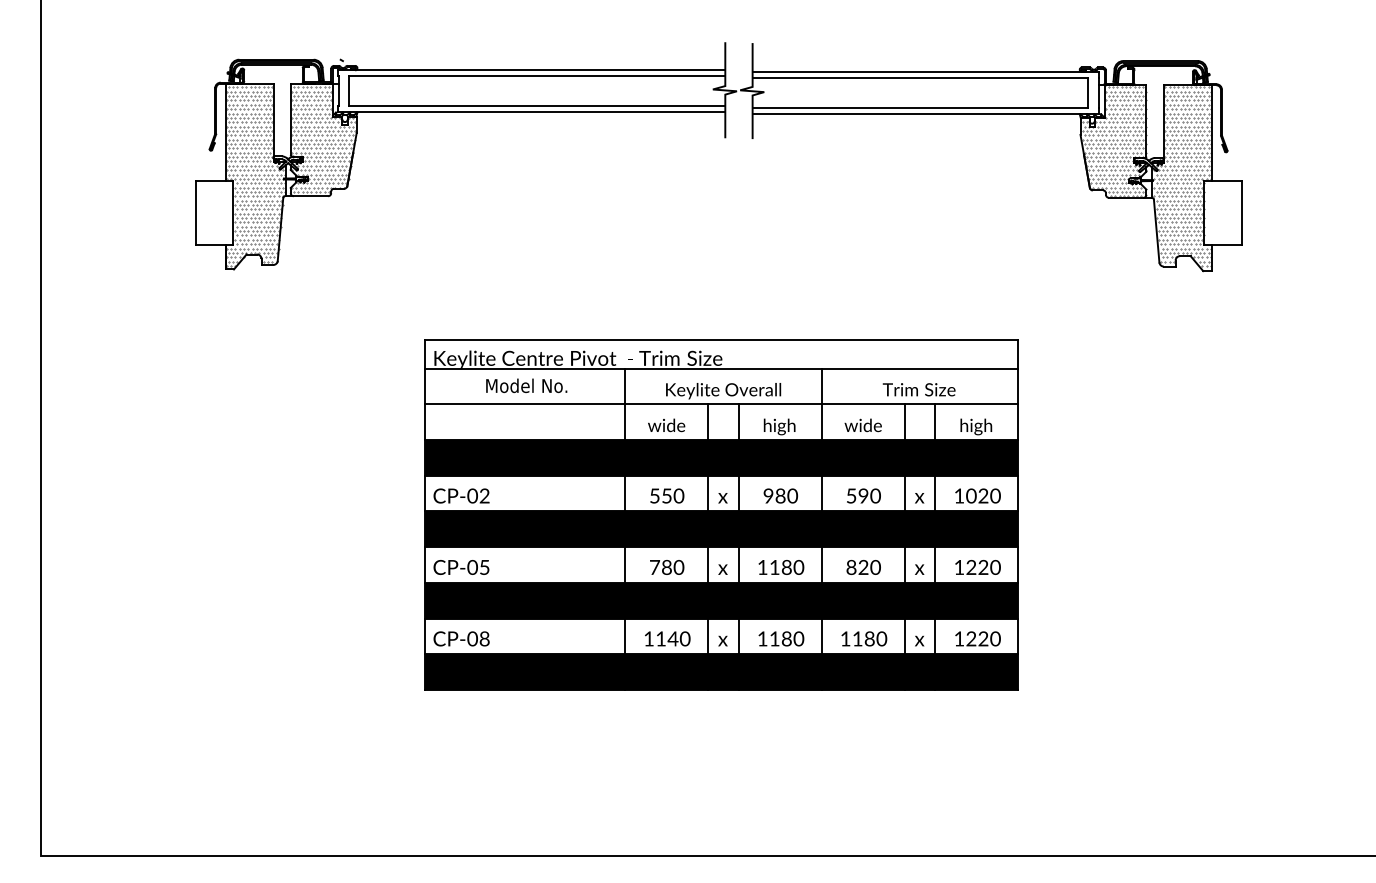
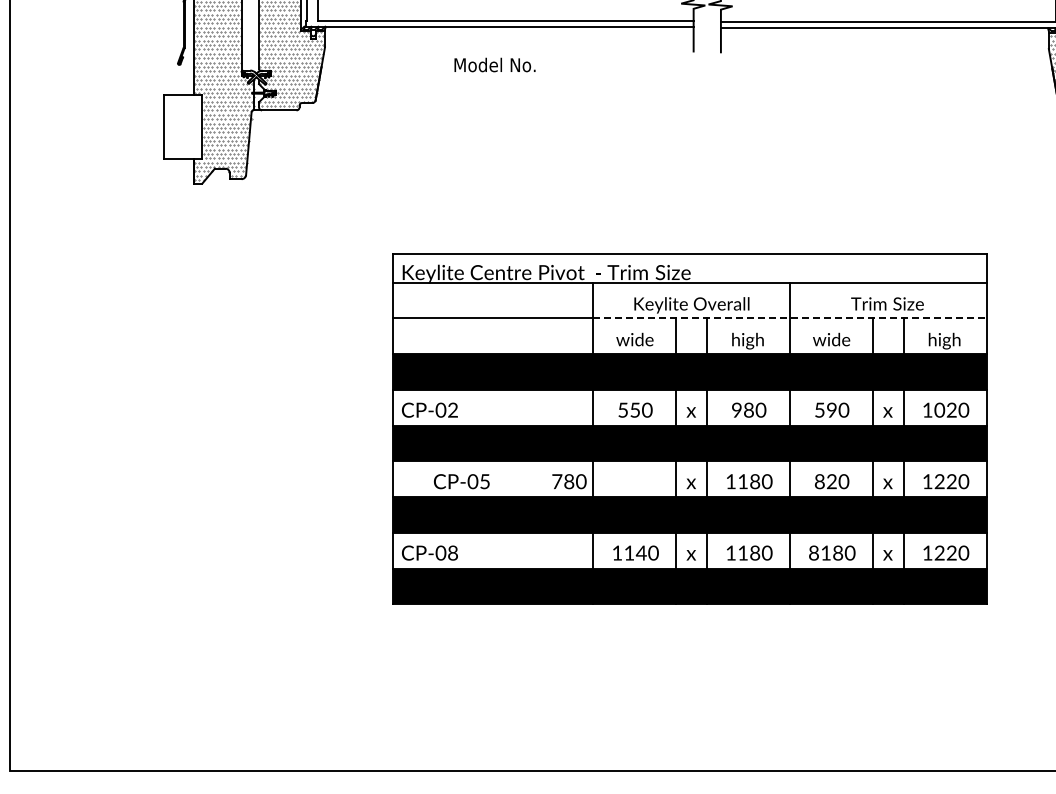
text: (526, 385) -> (494, 64), moved
line: (821, 404) -> (789, 318), solid -> dashed
text: (461, 567) -> (461, 481), moved
text: (667, 567) -> (569, 481), moved
text: (845, 638) -> (813, 552), 1180 -> 8180

